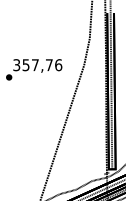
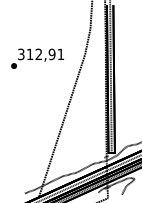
text: (42, 65) -> (45, 54), 357,76 -> 312,91

